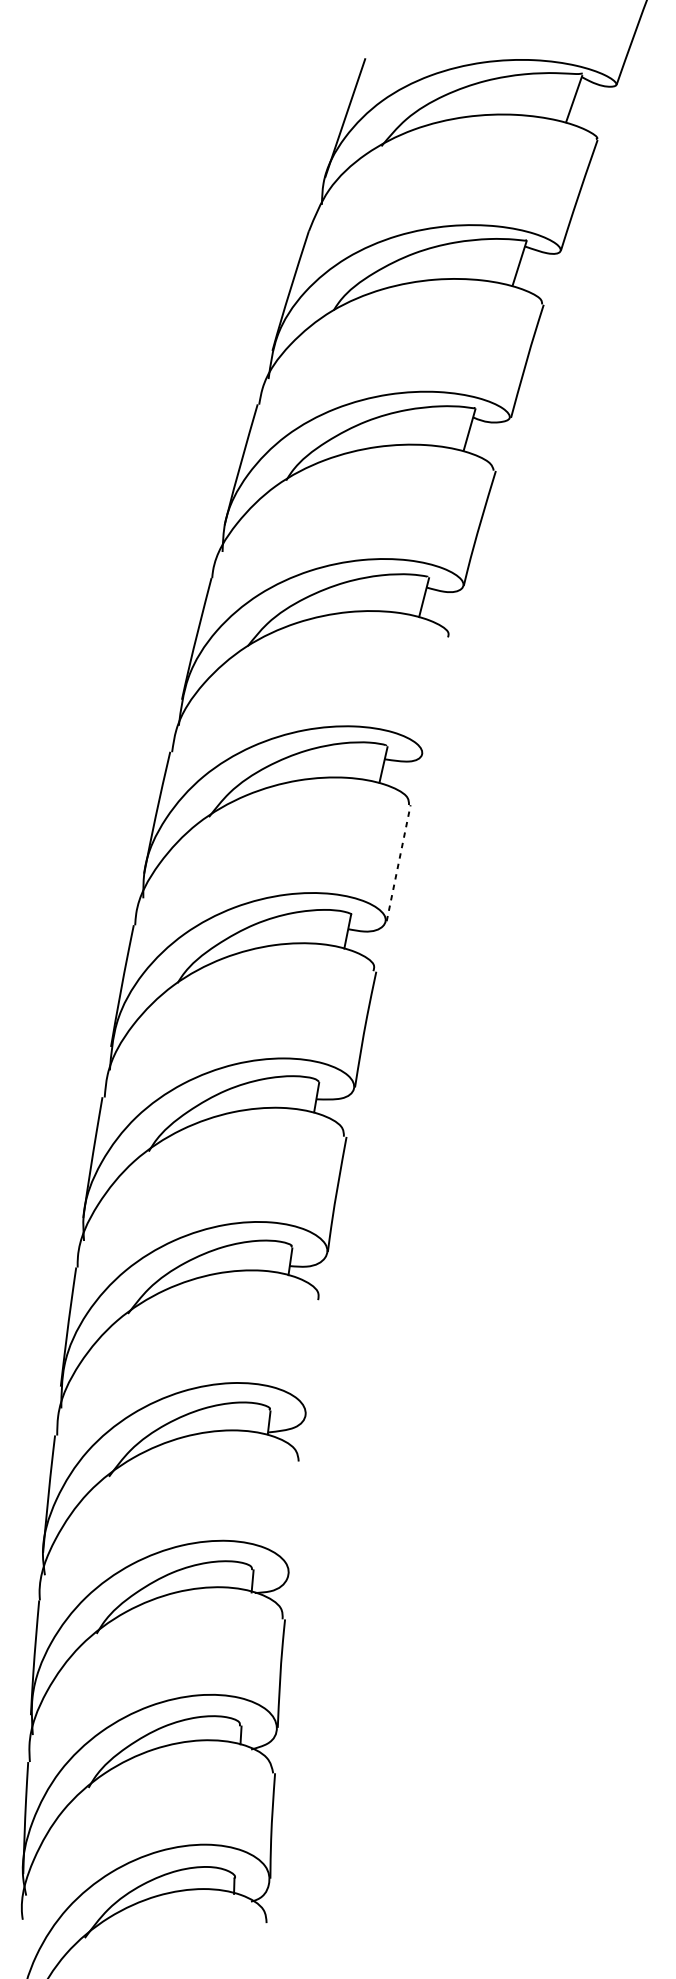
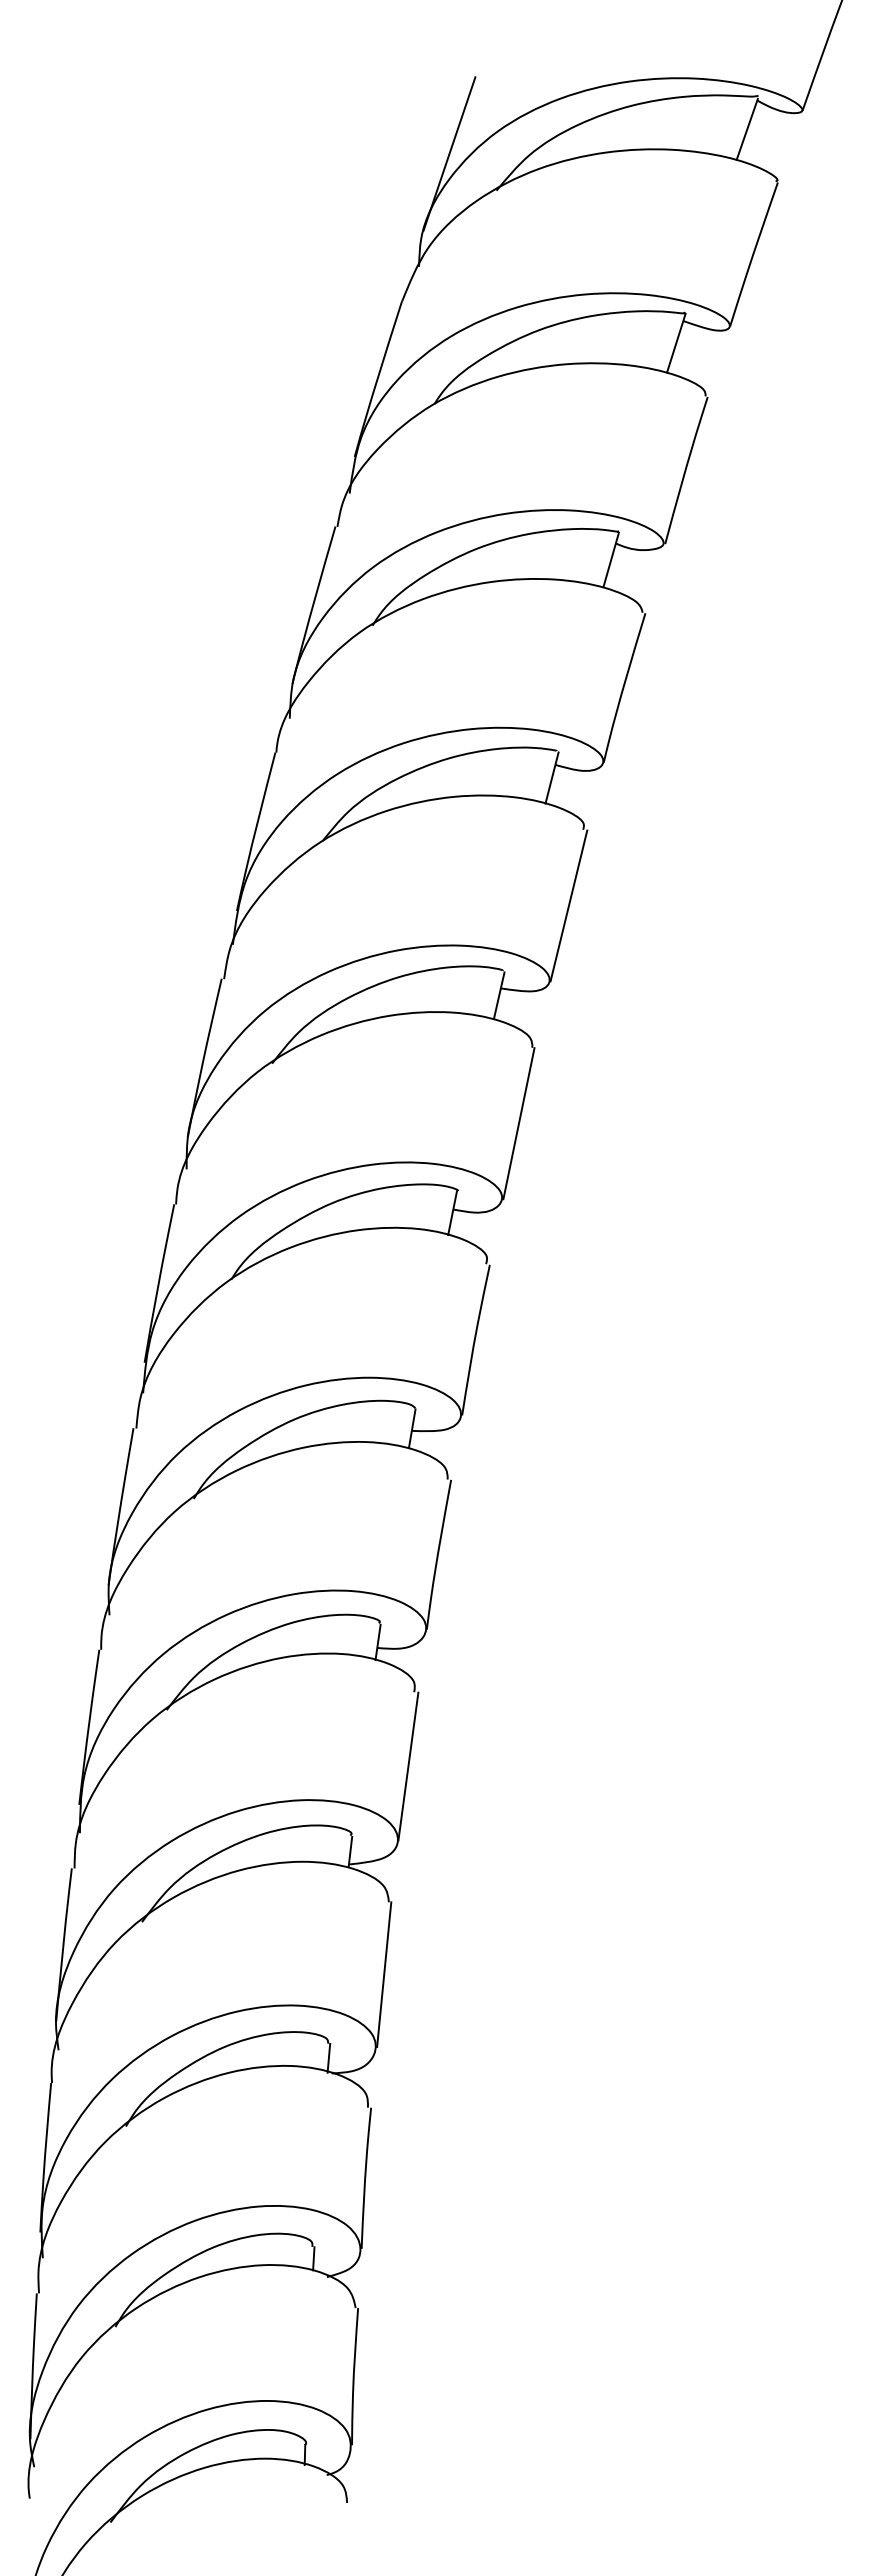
line: (436, 695) -> (568, 905), added
line: (399, 863) -> (519, 1123), dashed -> solid
line: (313, 1357) -> (408, 1766), added
line: (295, 1517) -> (384, 1974), added

